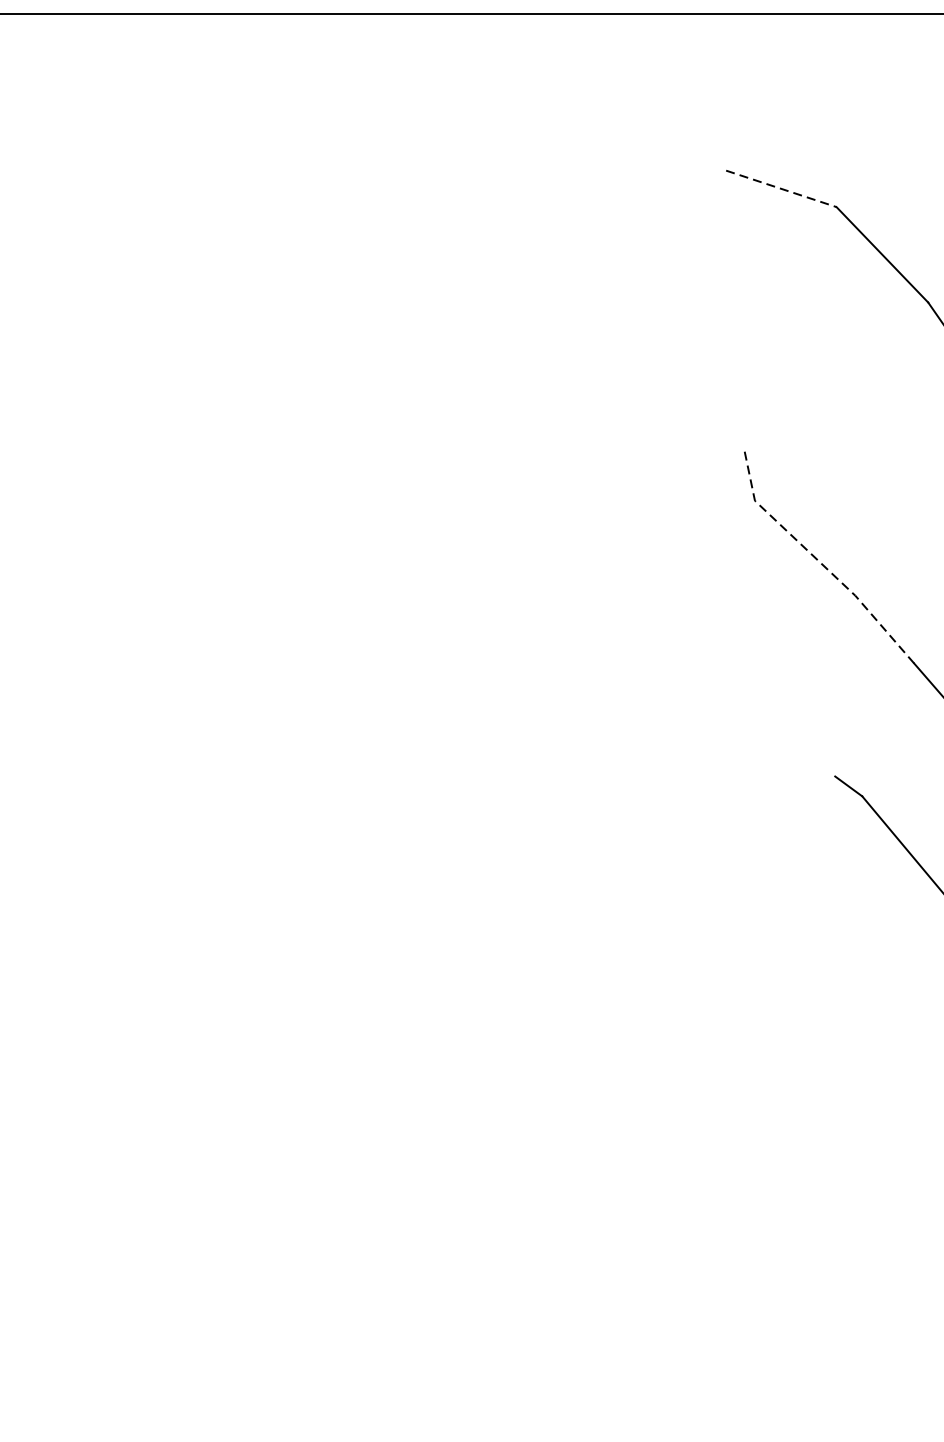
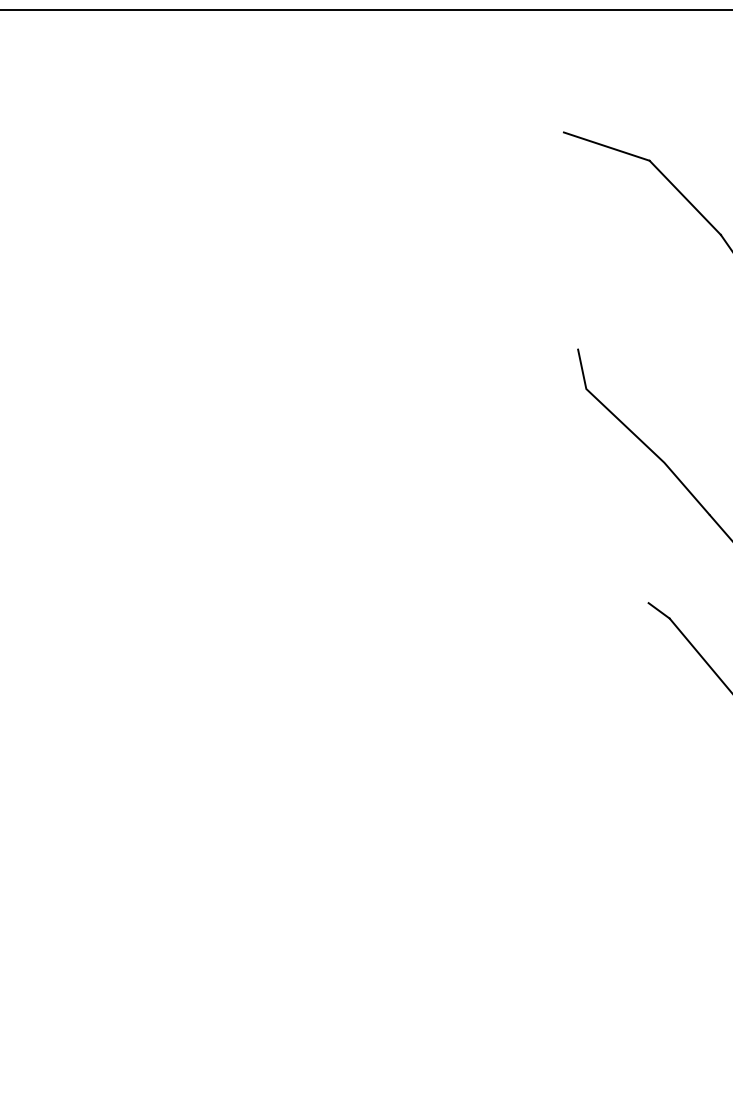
line: (782, 188) -> (607, 146), dashed -> solid
line: (818, 560) -> (635, 435), dashed -> solid

